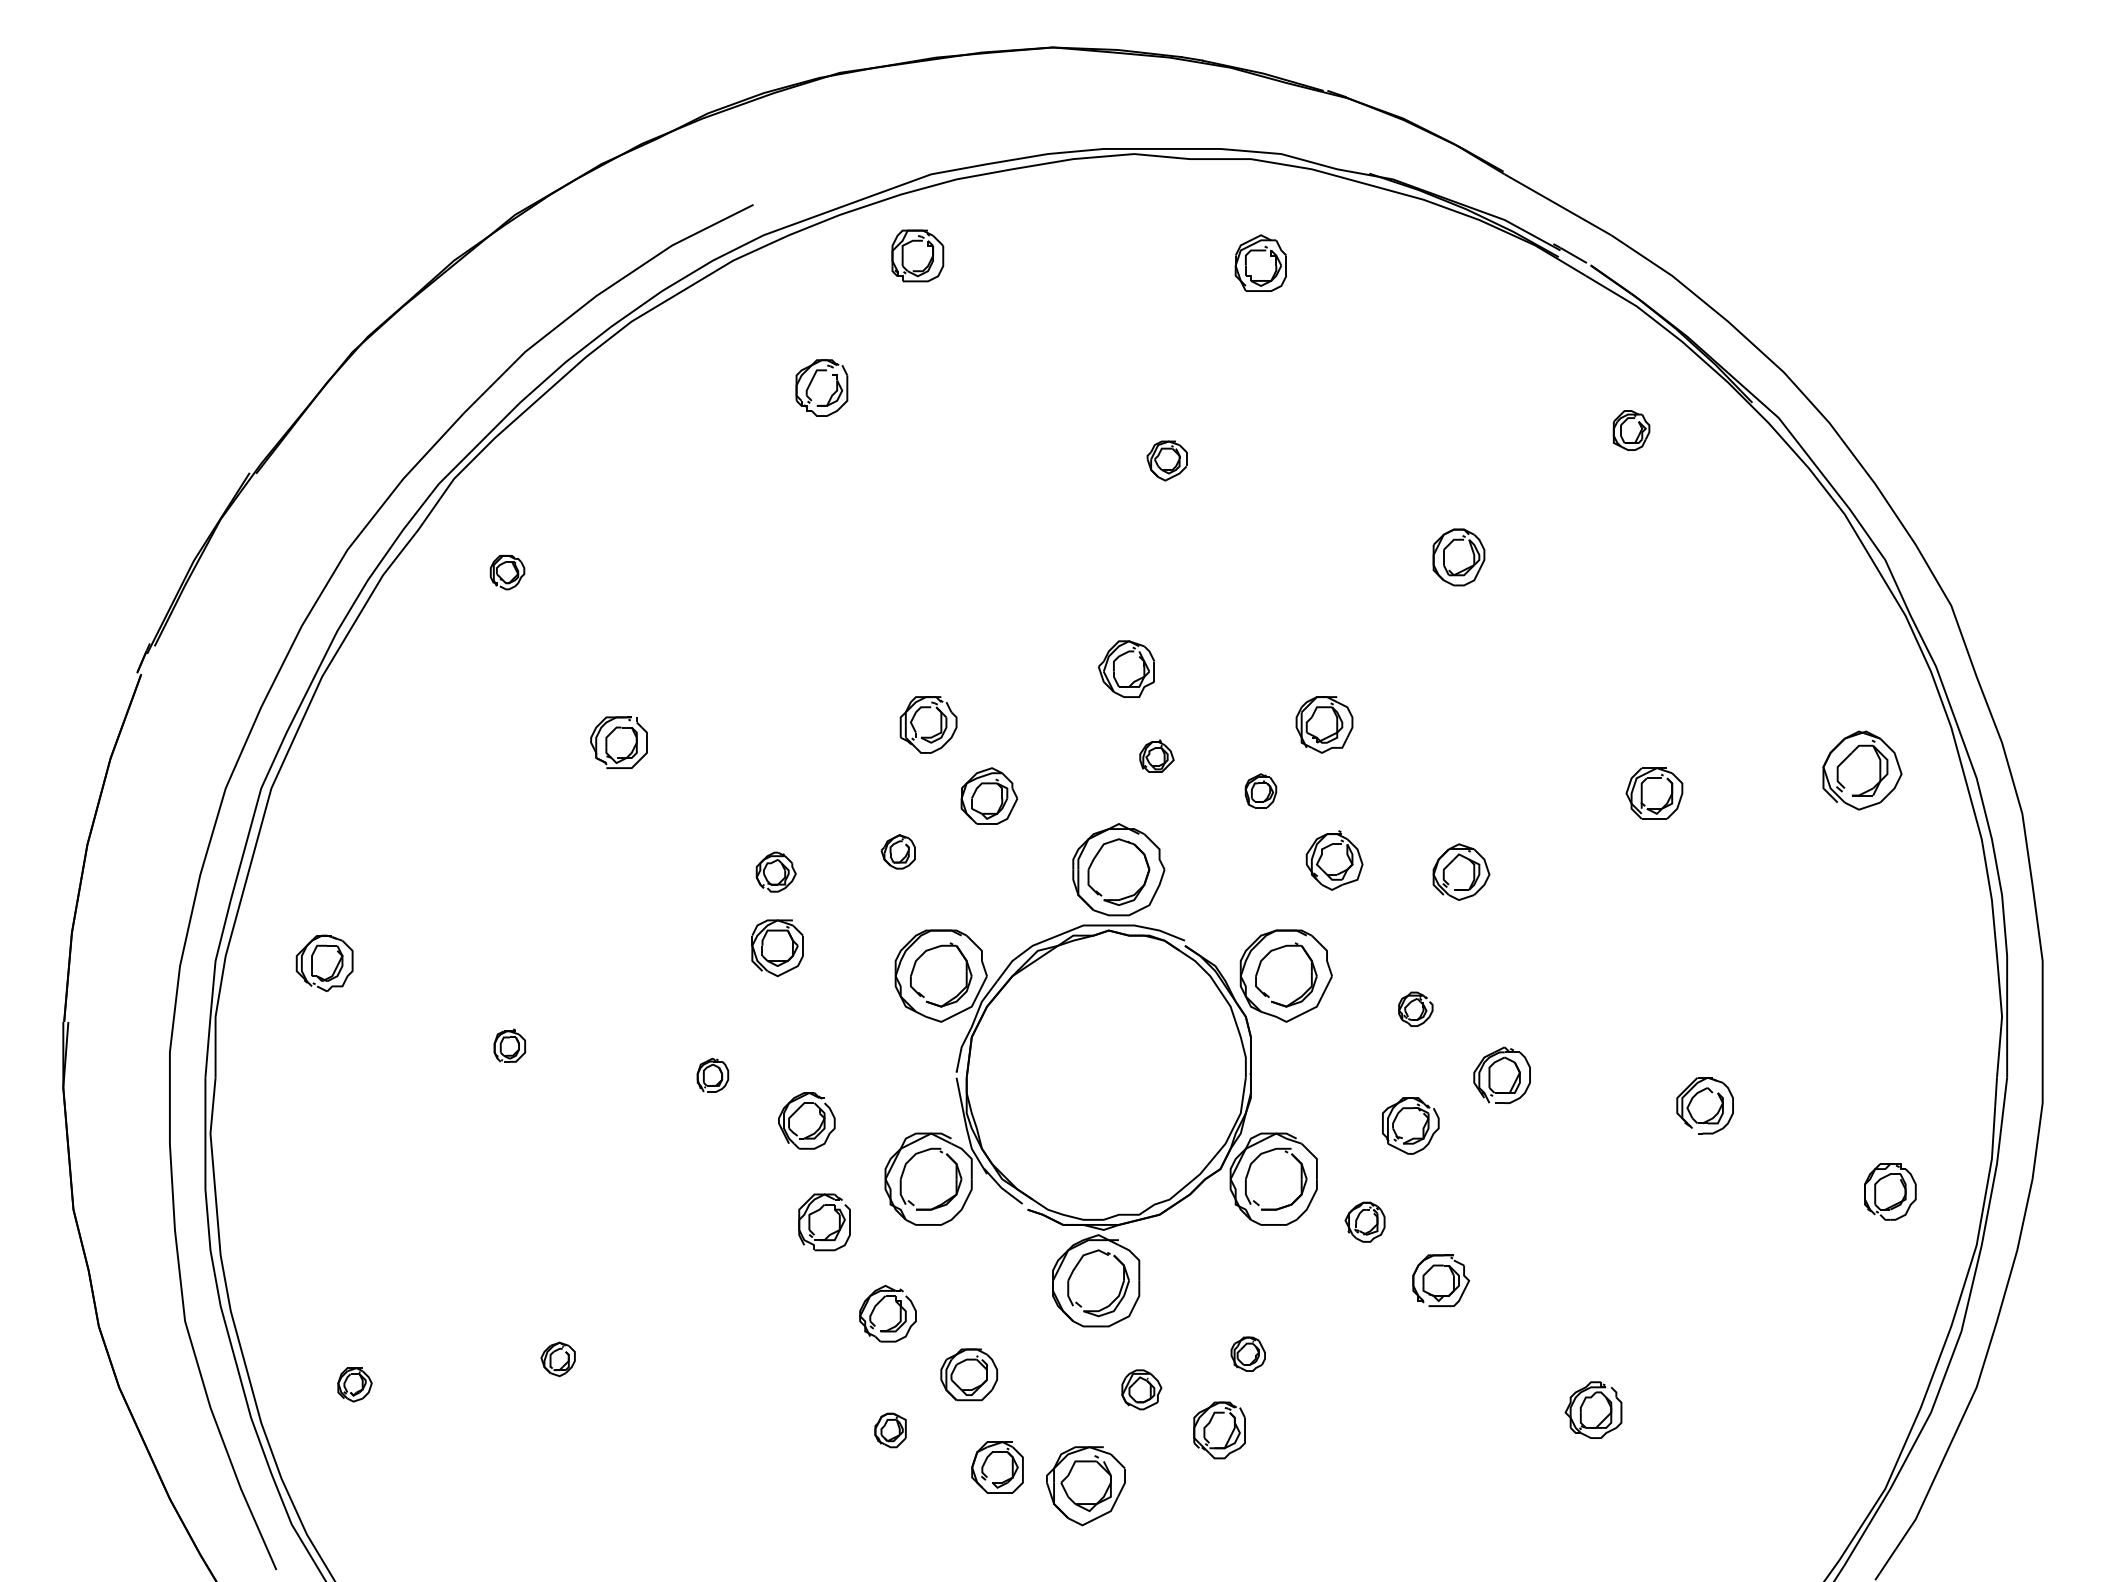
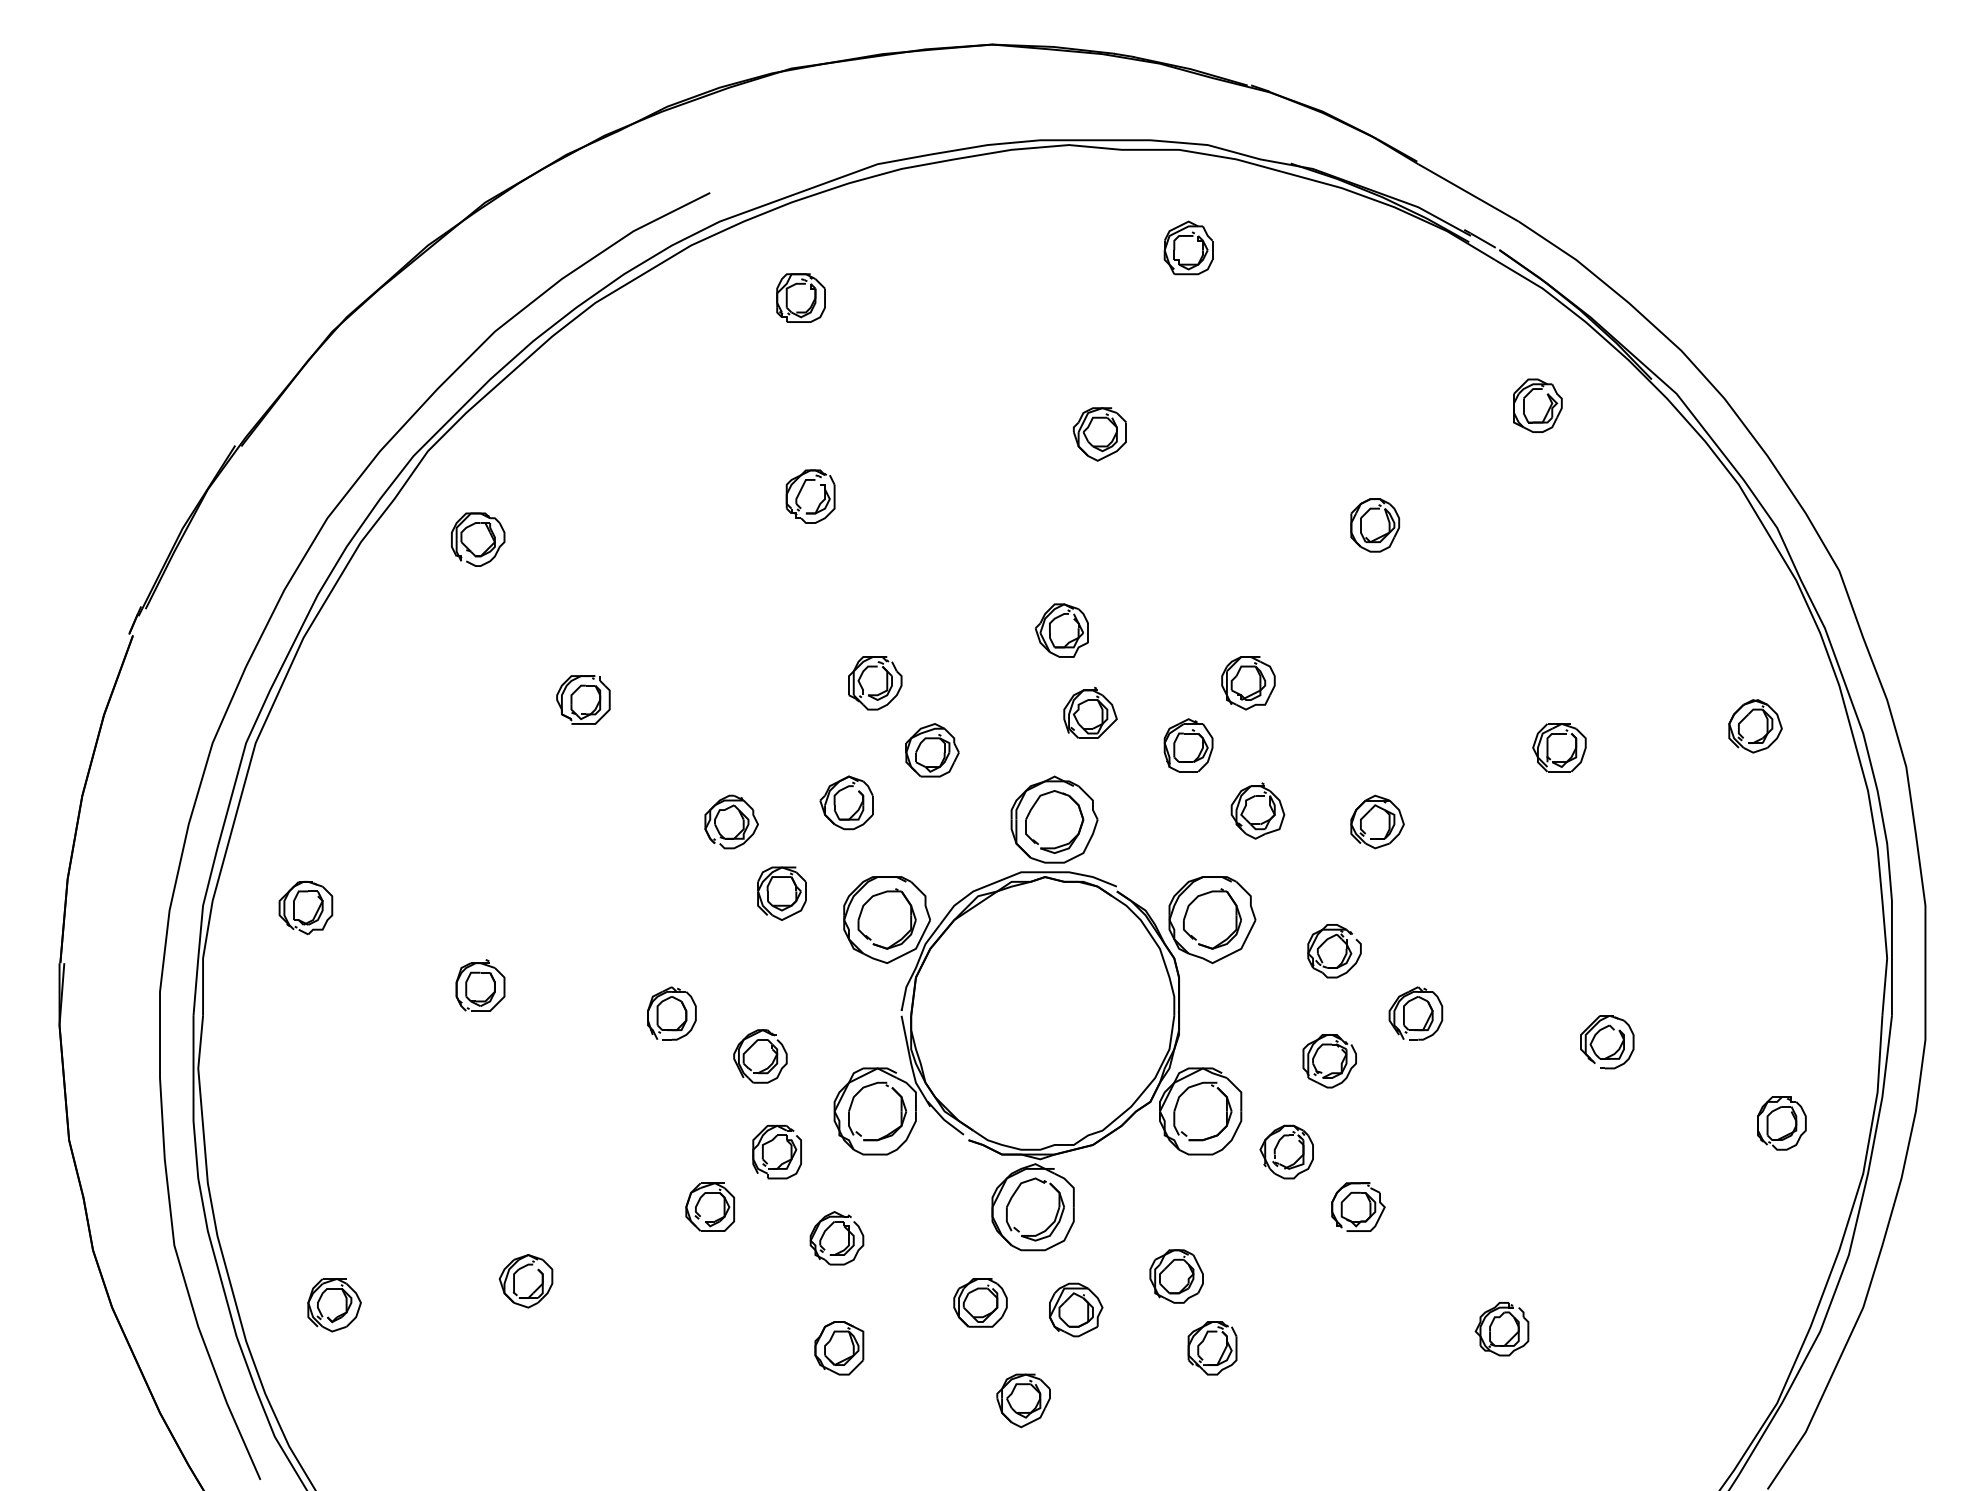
part: (917, 255) -> (800, 297), moved
part: (812, 382) -> (801, 491), moved
part: (1631, 430) -> (1537, 405), size x1.43
part: (1166, 461) -> (1099, 434), size x1.43
part: (507, 572) -> (478, 539), size x1.67
part: (1156, 755) -> (1090, 712), size x1.67
part: (1862, 770) -> (1755, 726), size x0.71
part: (1260, 791) -> (1188, 745), size x1.67
part: (898, 851) -> (846, 802), size x1.67
part: (776, 871) -> (731, 821), size x1.43
part: (777, 947) -> (781, 893), moved
part: (1415, 1009) -> (1334, 951), size x1.67
part: (509, 1045) -> (480, 985), size x1.67
part: (712, 1075) -> (671, 1013), size x1.67
part: (1364, 1221) -> (1286, 1151), size x1.43
part: (1248, 1354) -> (1176, 1276), size x1.67
part: (557, 1359) -> (525, 1281), size x1.67
part: (969, 1374) -> (980, 1302), moved
part: (354, 1385) -> (334, 1305), size x1.67
part: (1142, 1389) -> (1076, 1309), size x1.43
part: (890, 1430) -> (839, 1348), size x1.67
part: (1230, 1434) -> (1222, 1352), moved
part: (996, 1466) -> (709, 1206), moved
part: (1085, 1485) -> (1023, 1400), size x0.71

